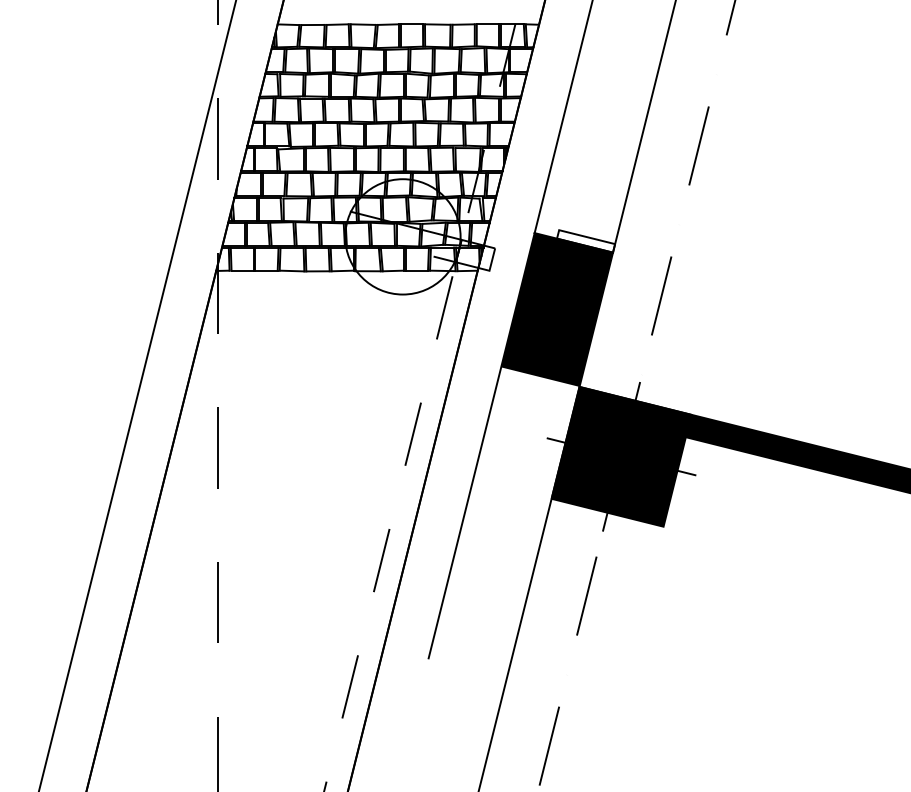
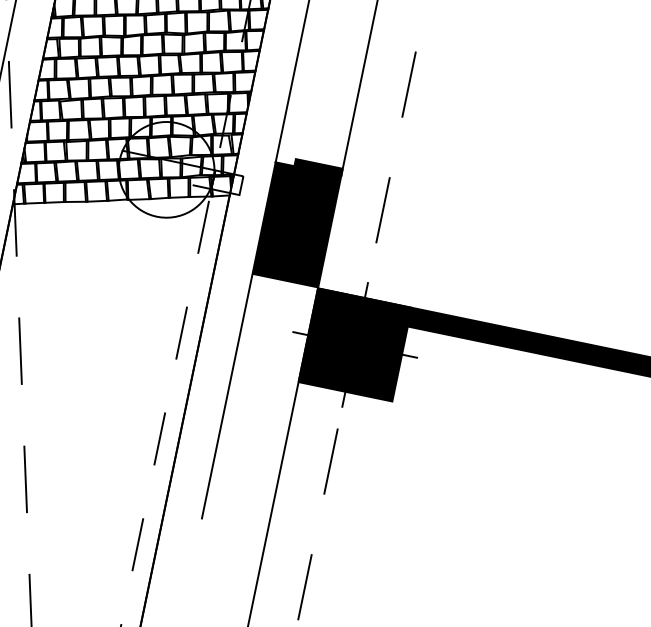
fill: (586, 241) -> (318, 167), added

